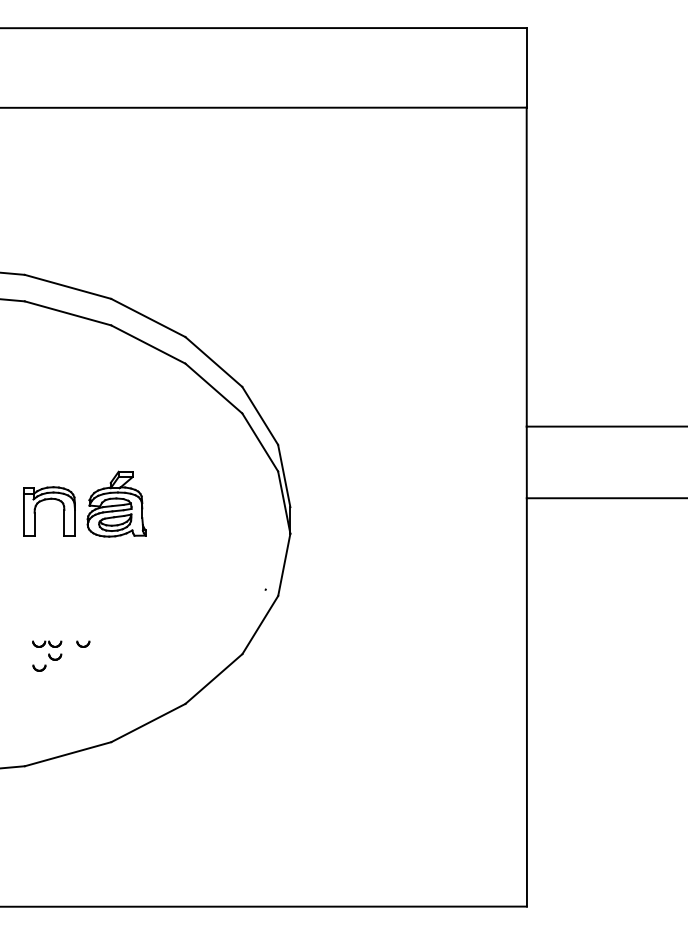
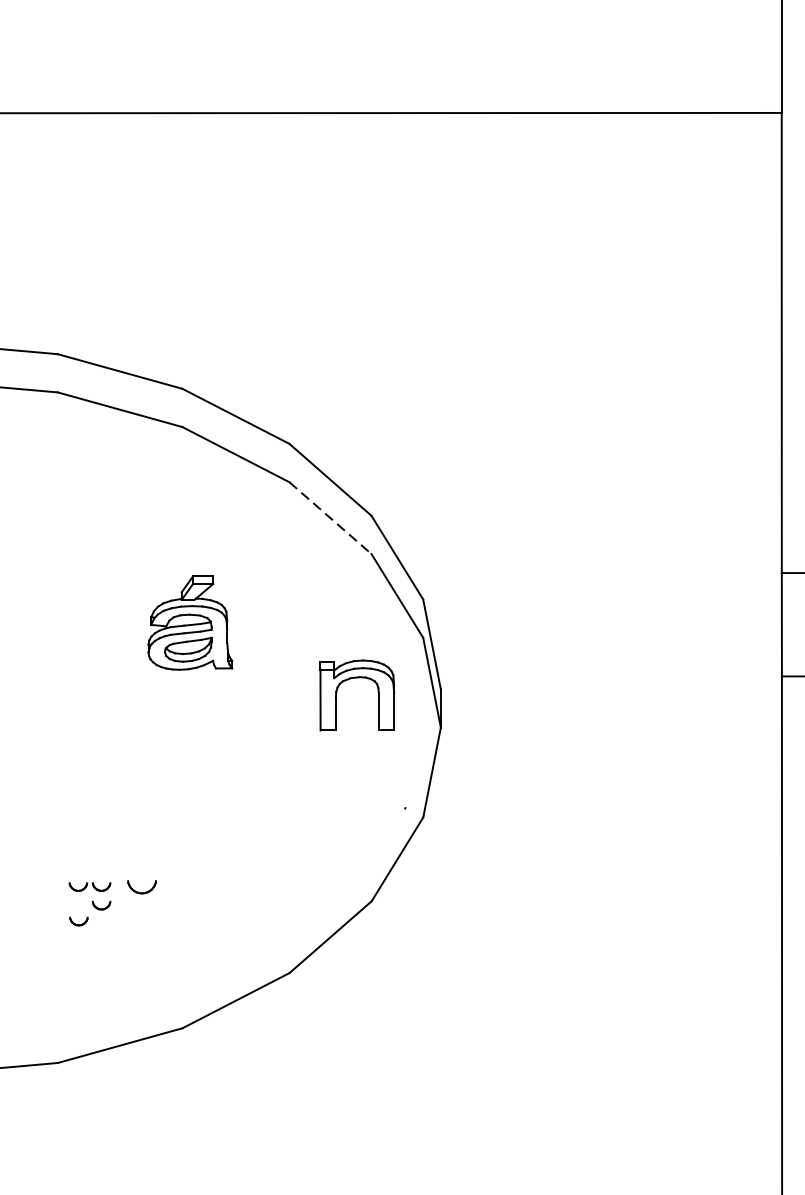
line: (213, 388) -> (329, 518), solid -> dashed
part: (47, 500) -> (354, 679), moved
part: (116, 503) -> (190, 621), moved
part: (83, 643) -> (142, 885), size x1.6

